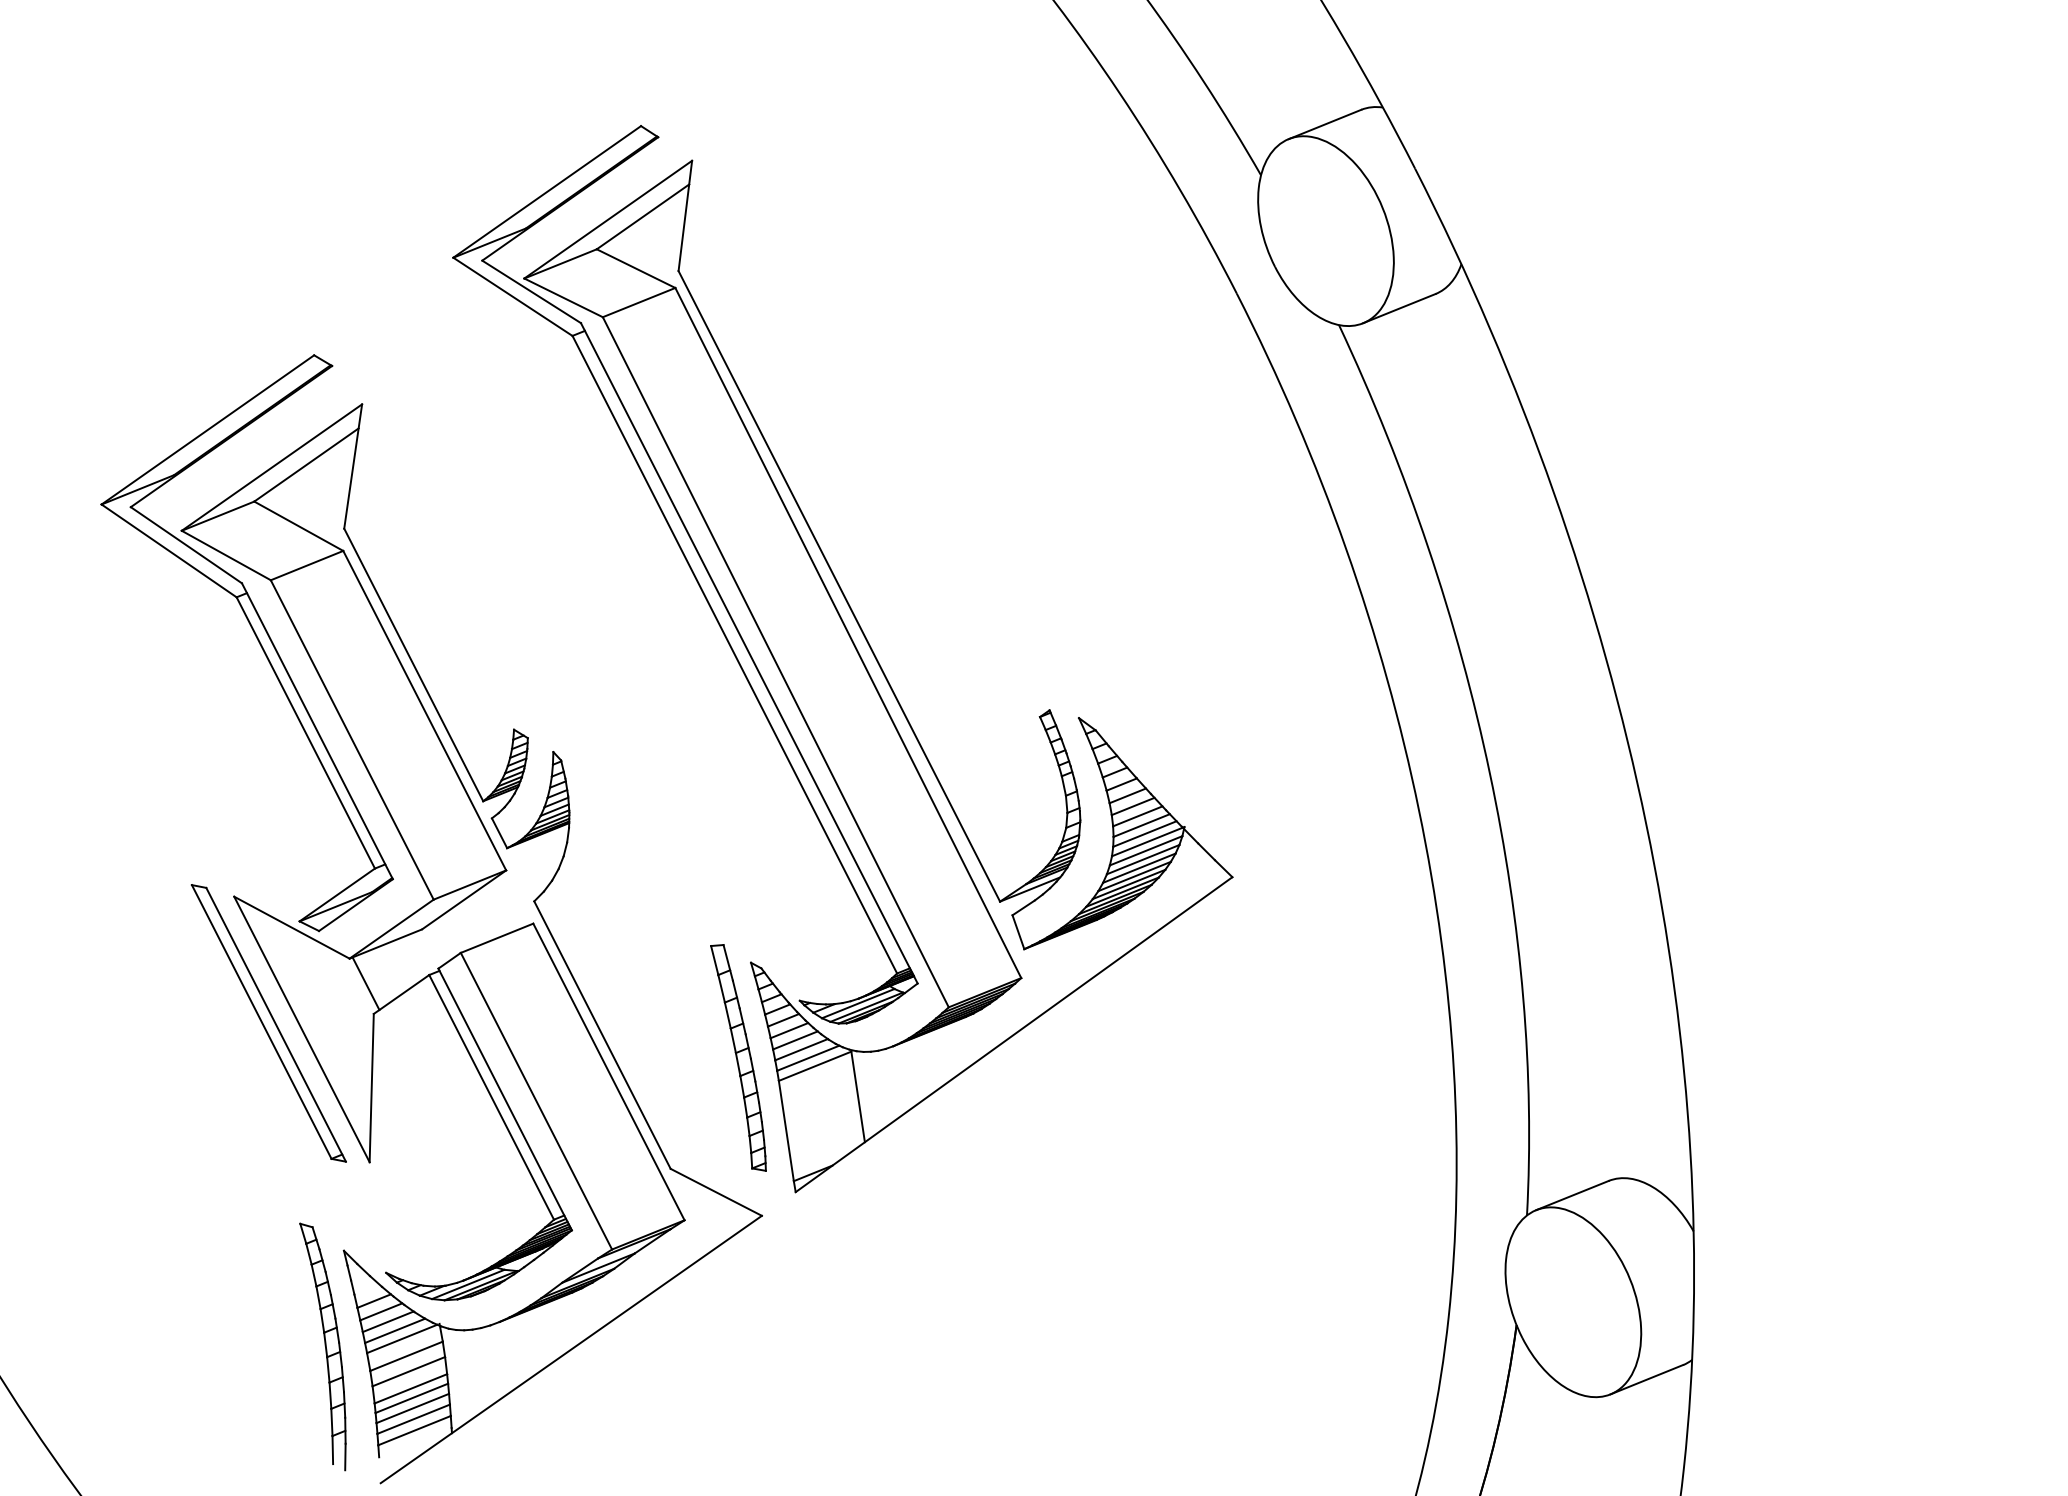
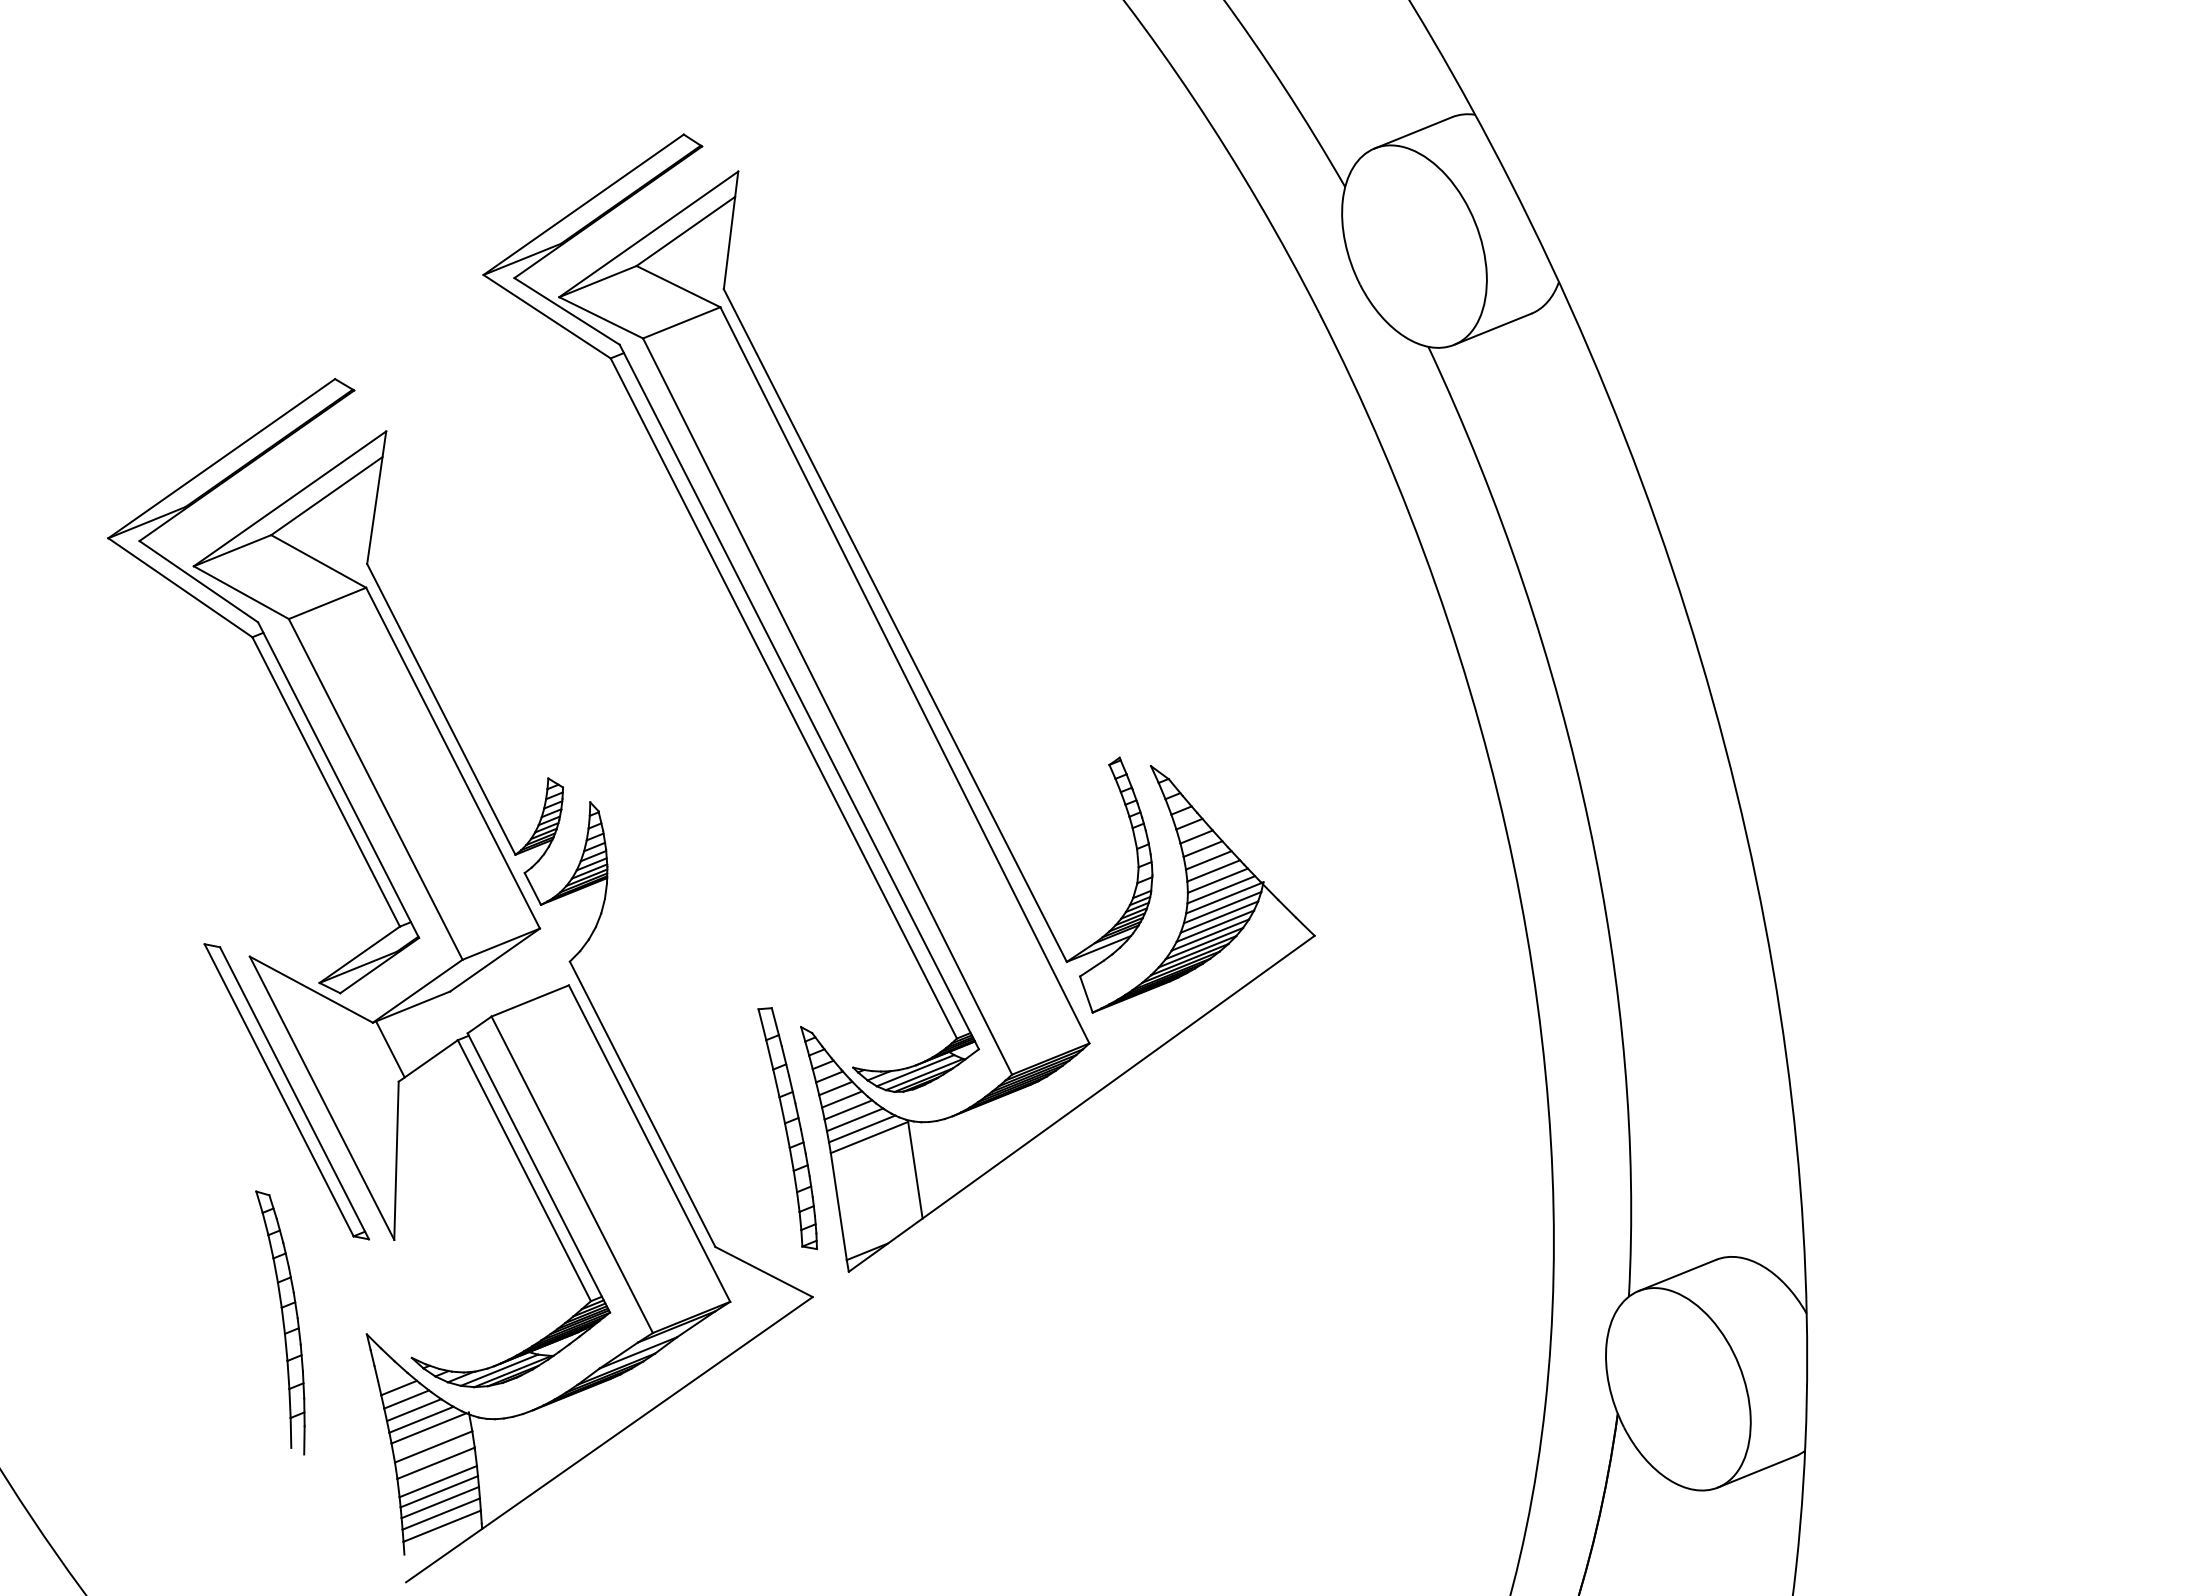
part: (322, 1346) -> (280, 1322), moved

